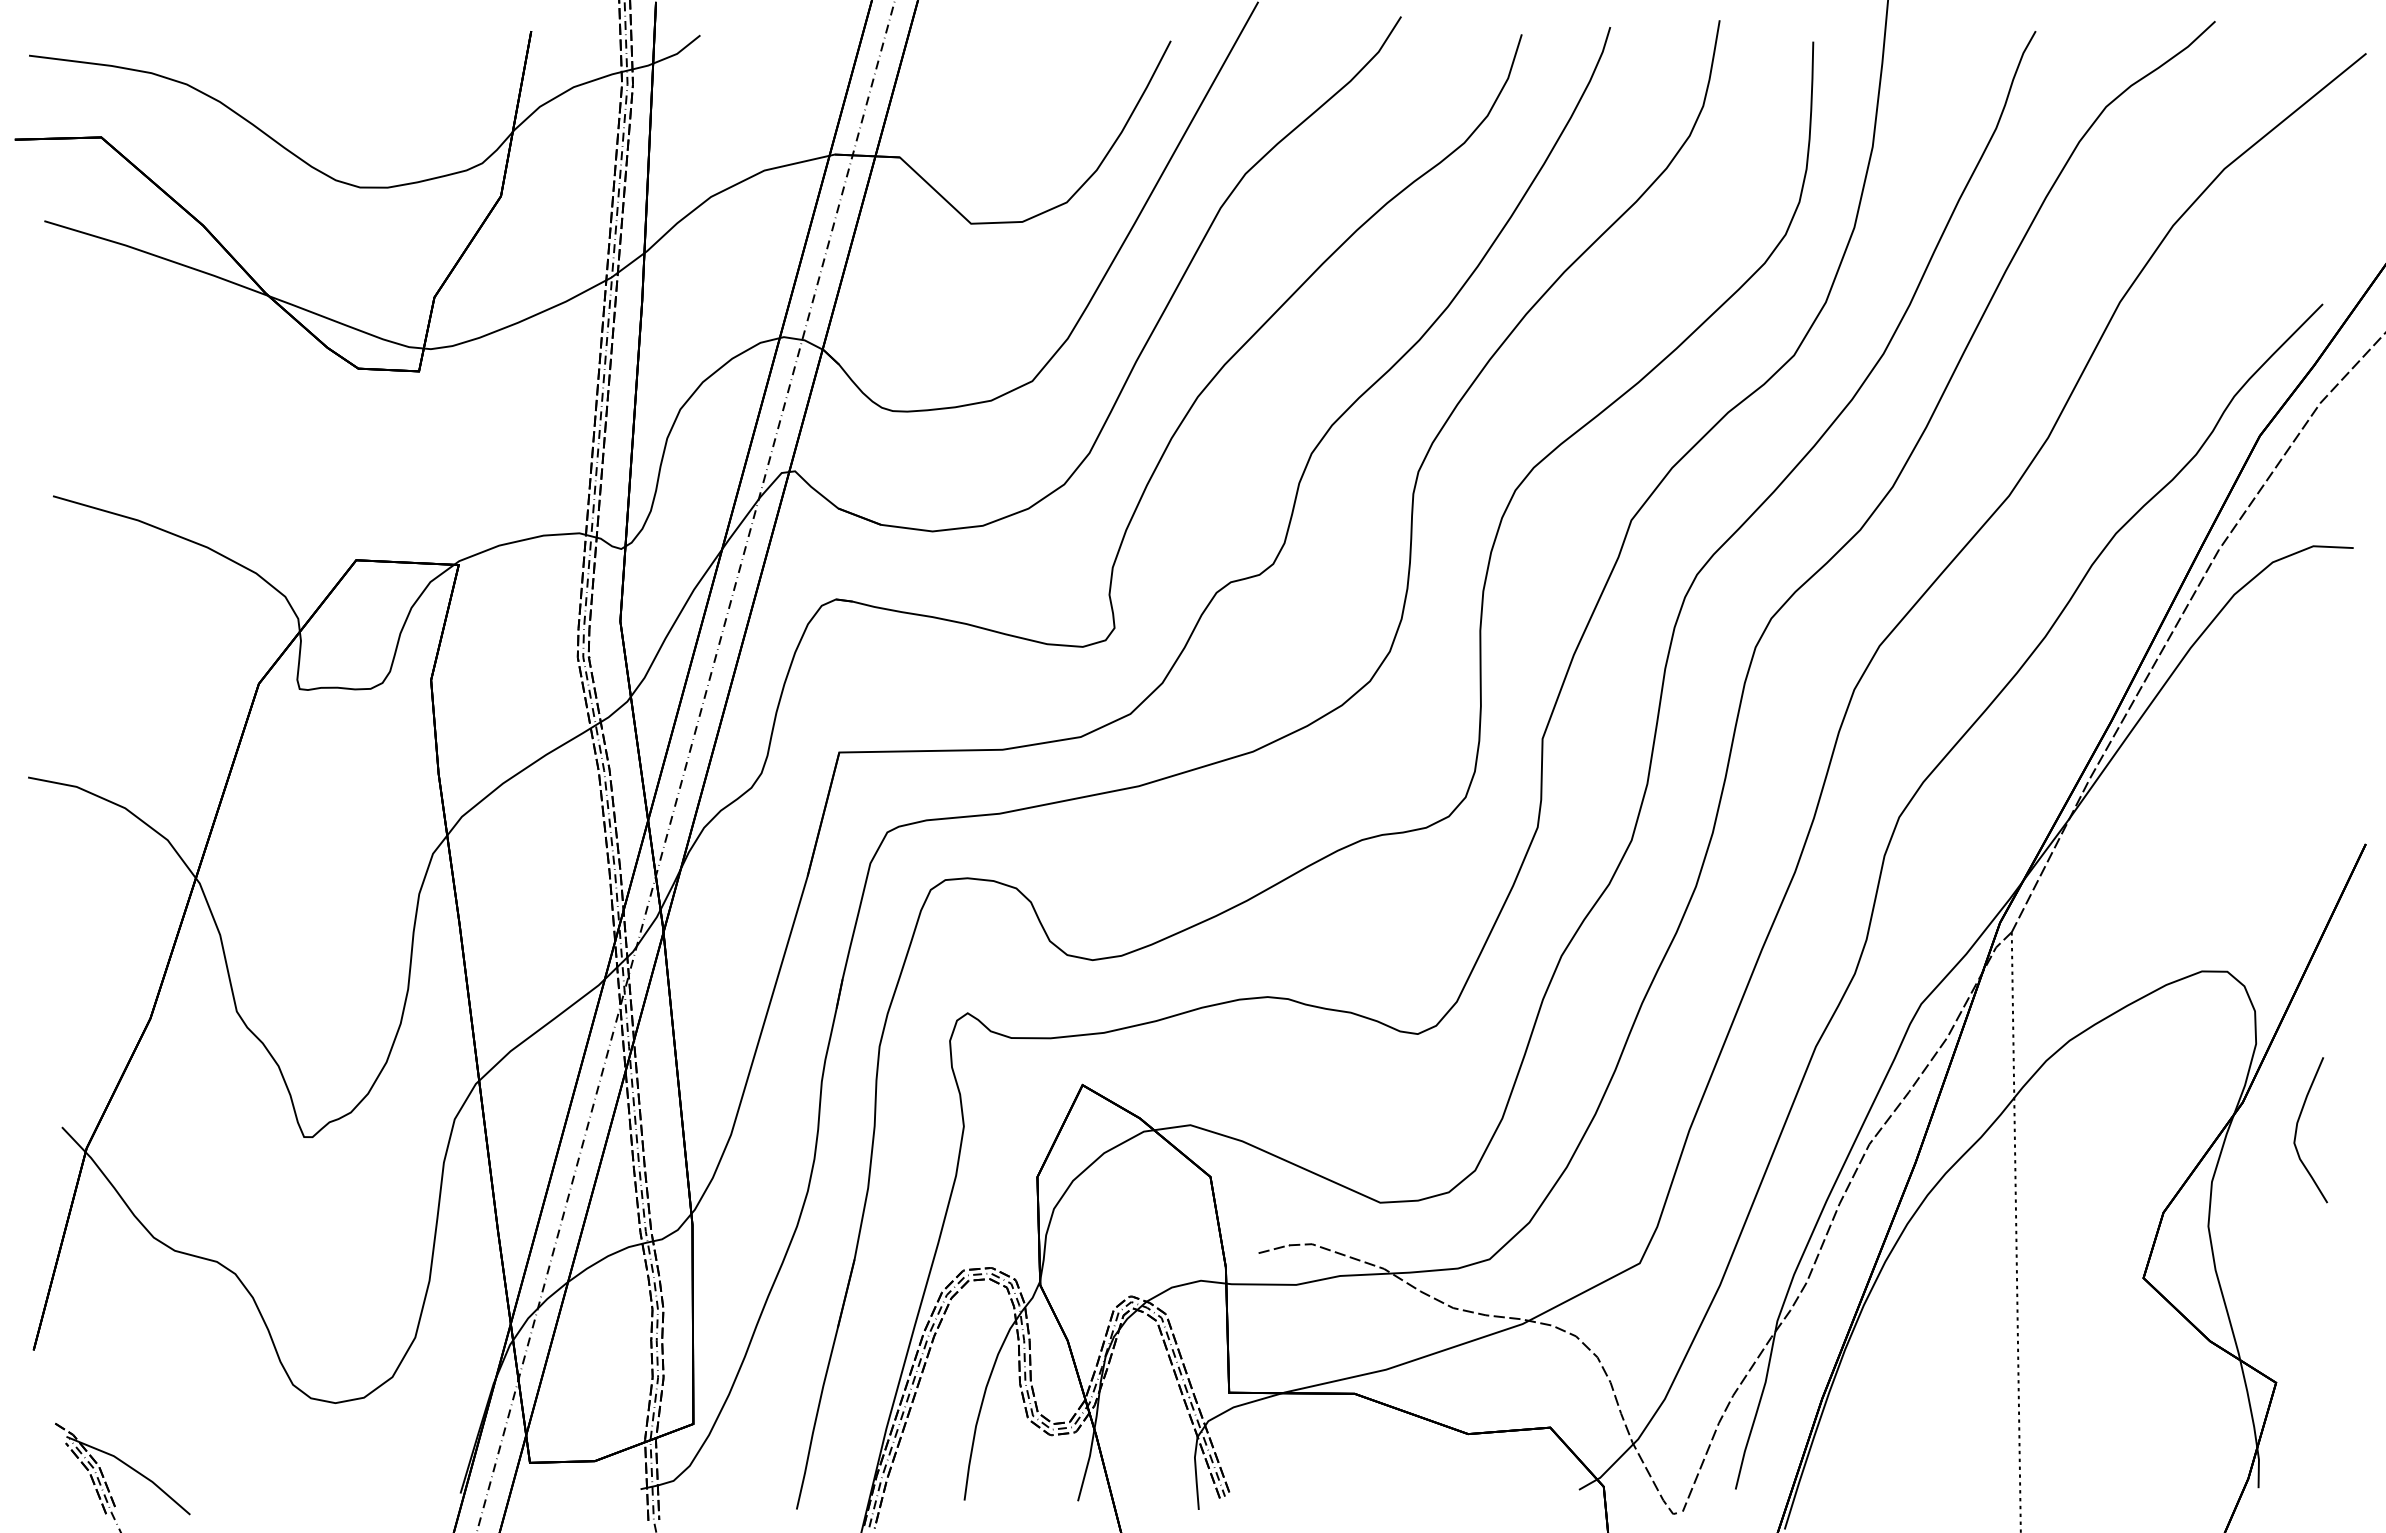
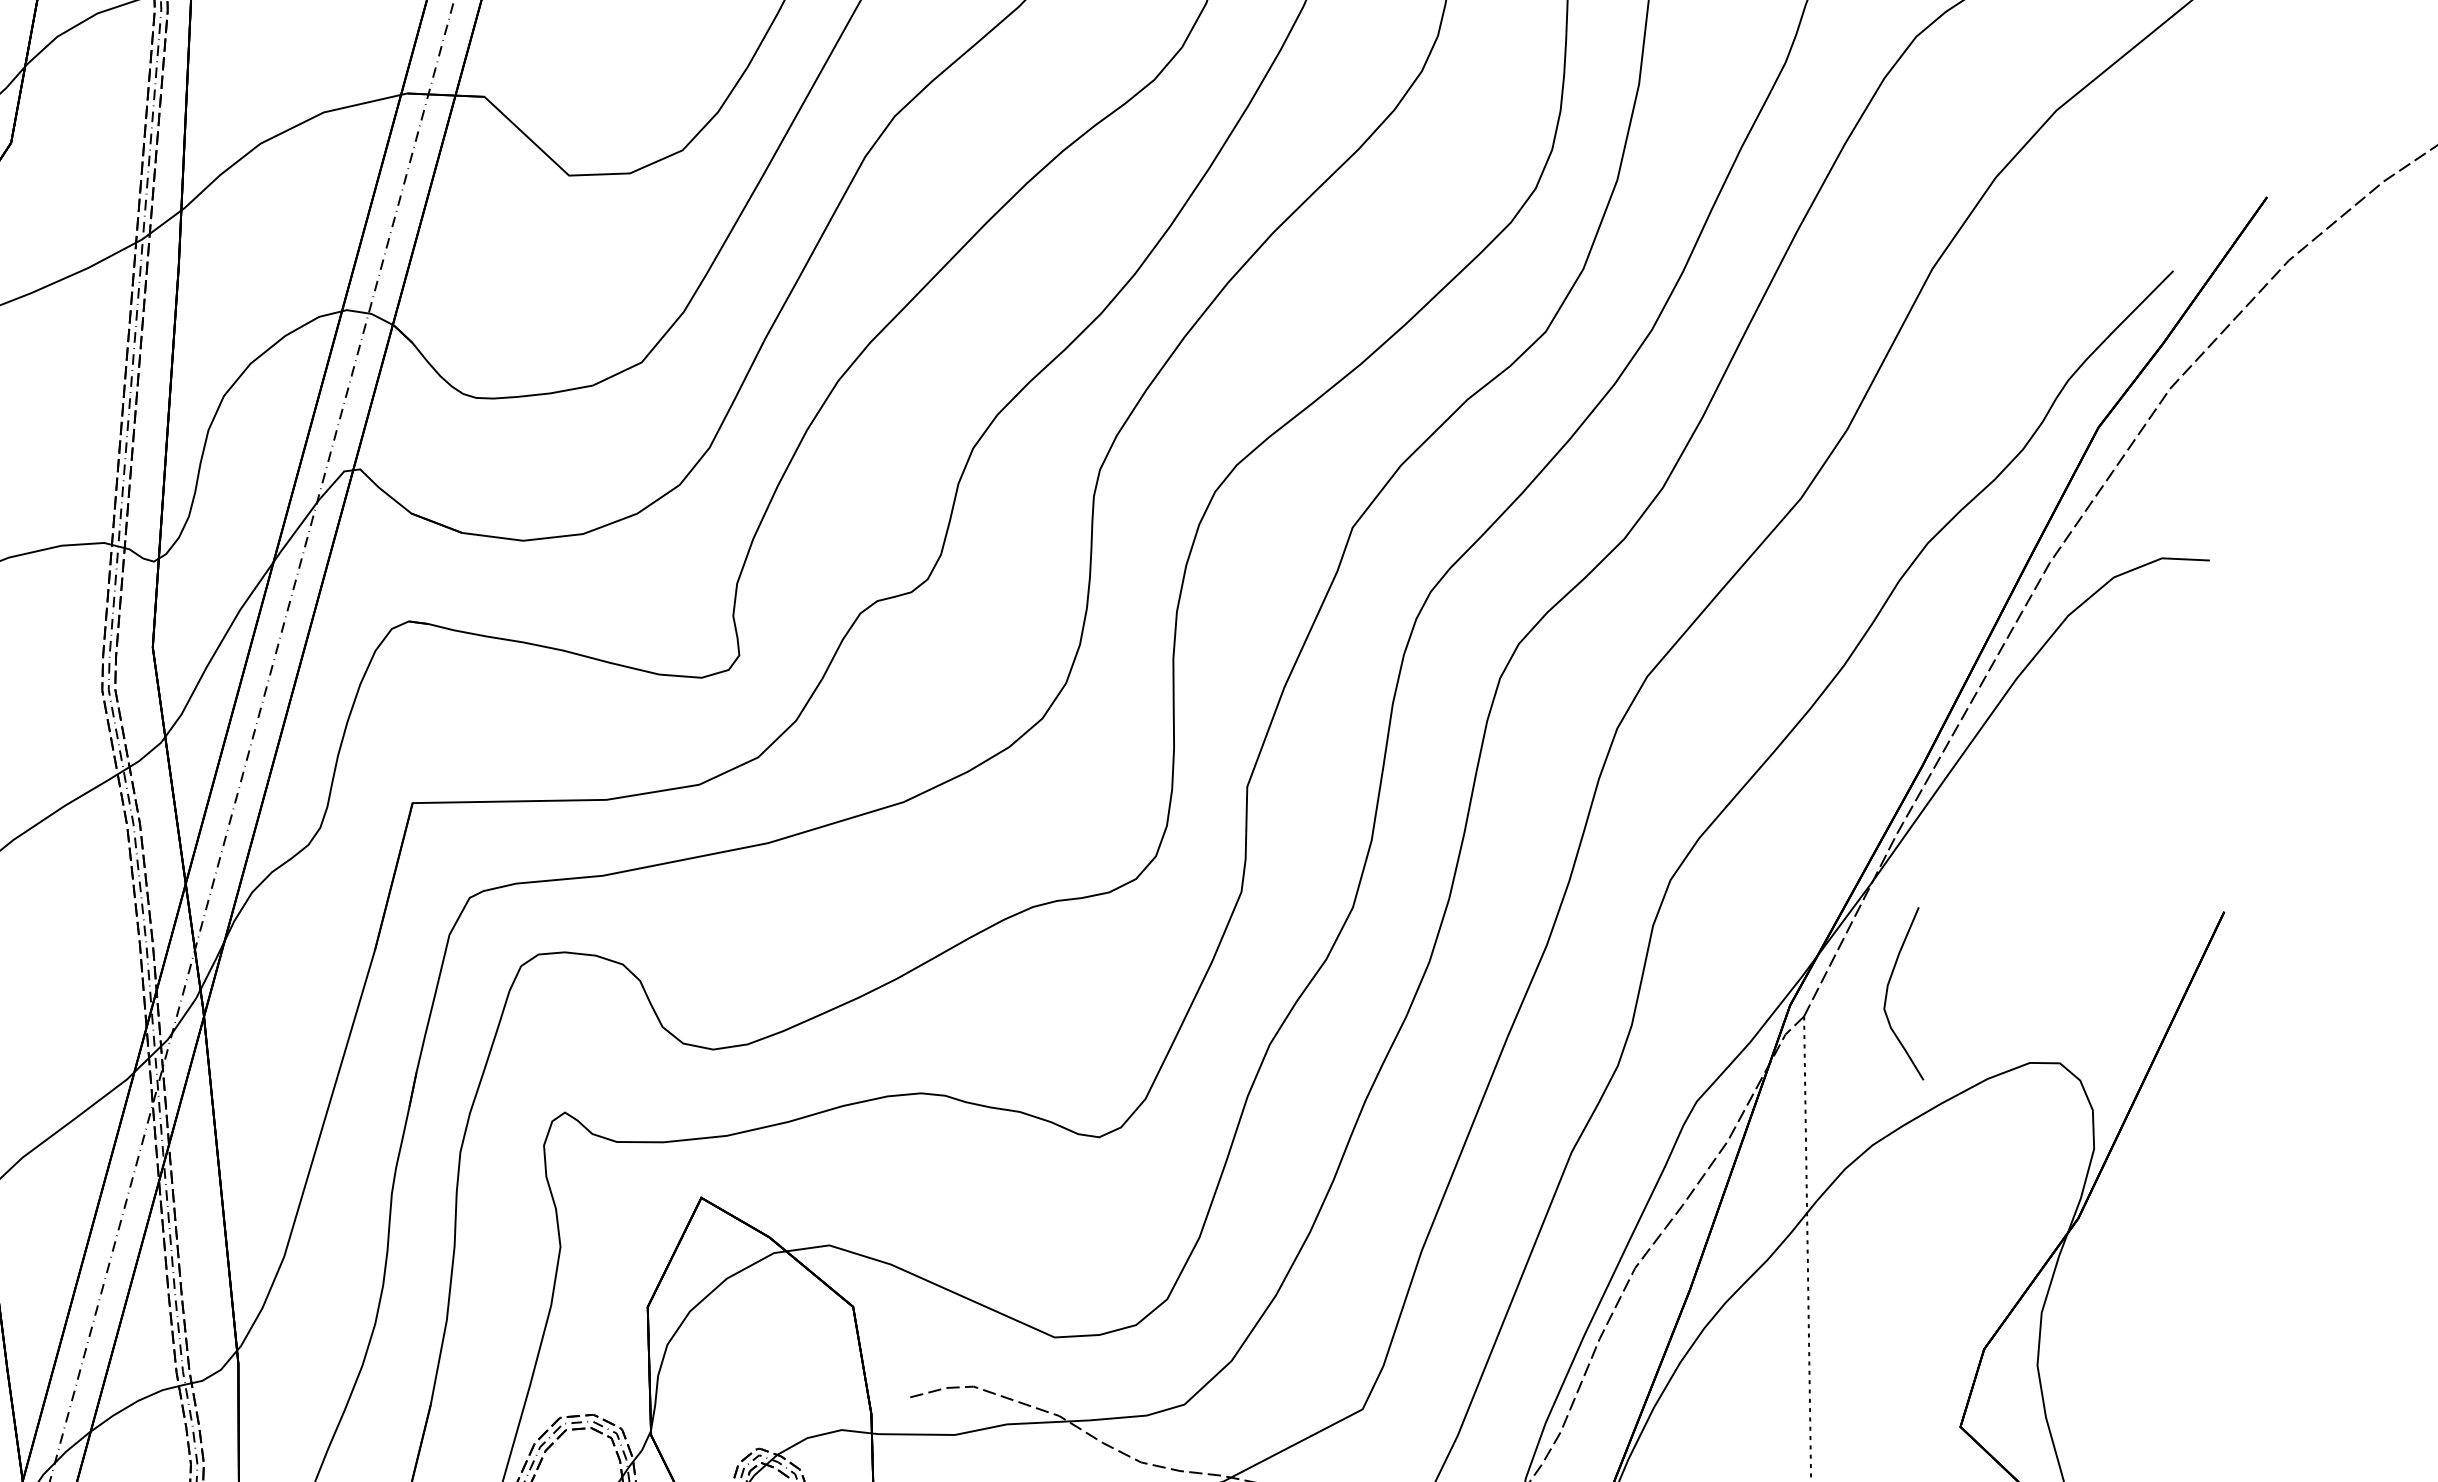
curve: (2297, 1130) -> (1888, 994), moved

